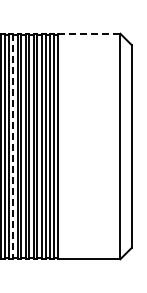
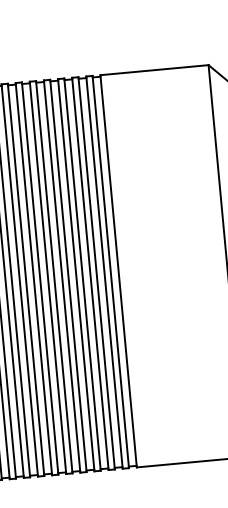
line: (88, 33) -> (153, 69), dashed -> solid
line: (13, 146) -> (40, 278), dashed -> solid

